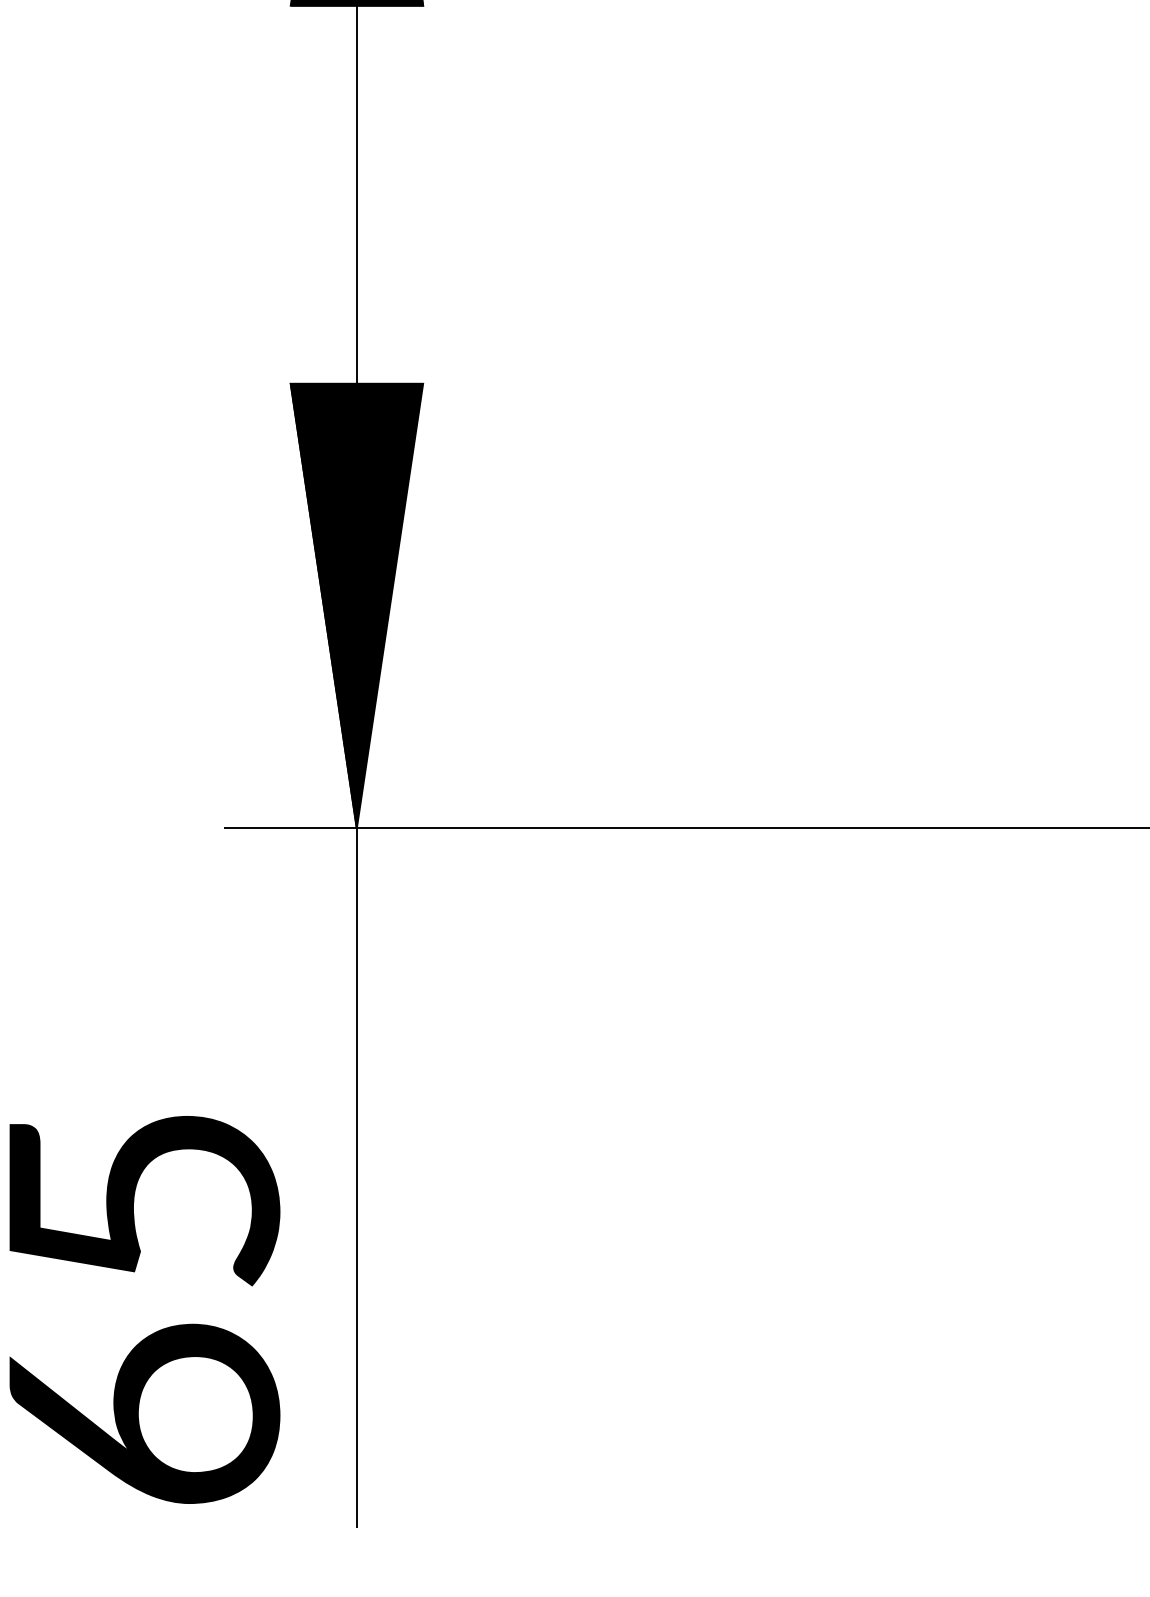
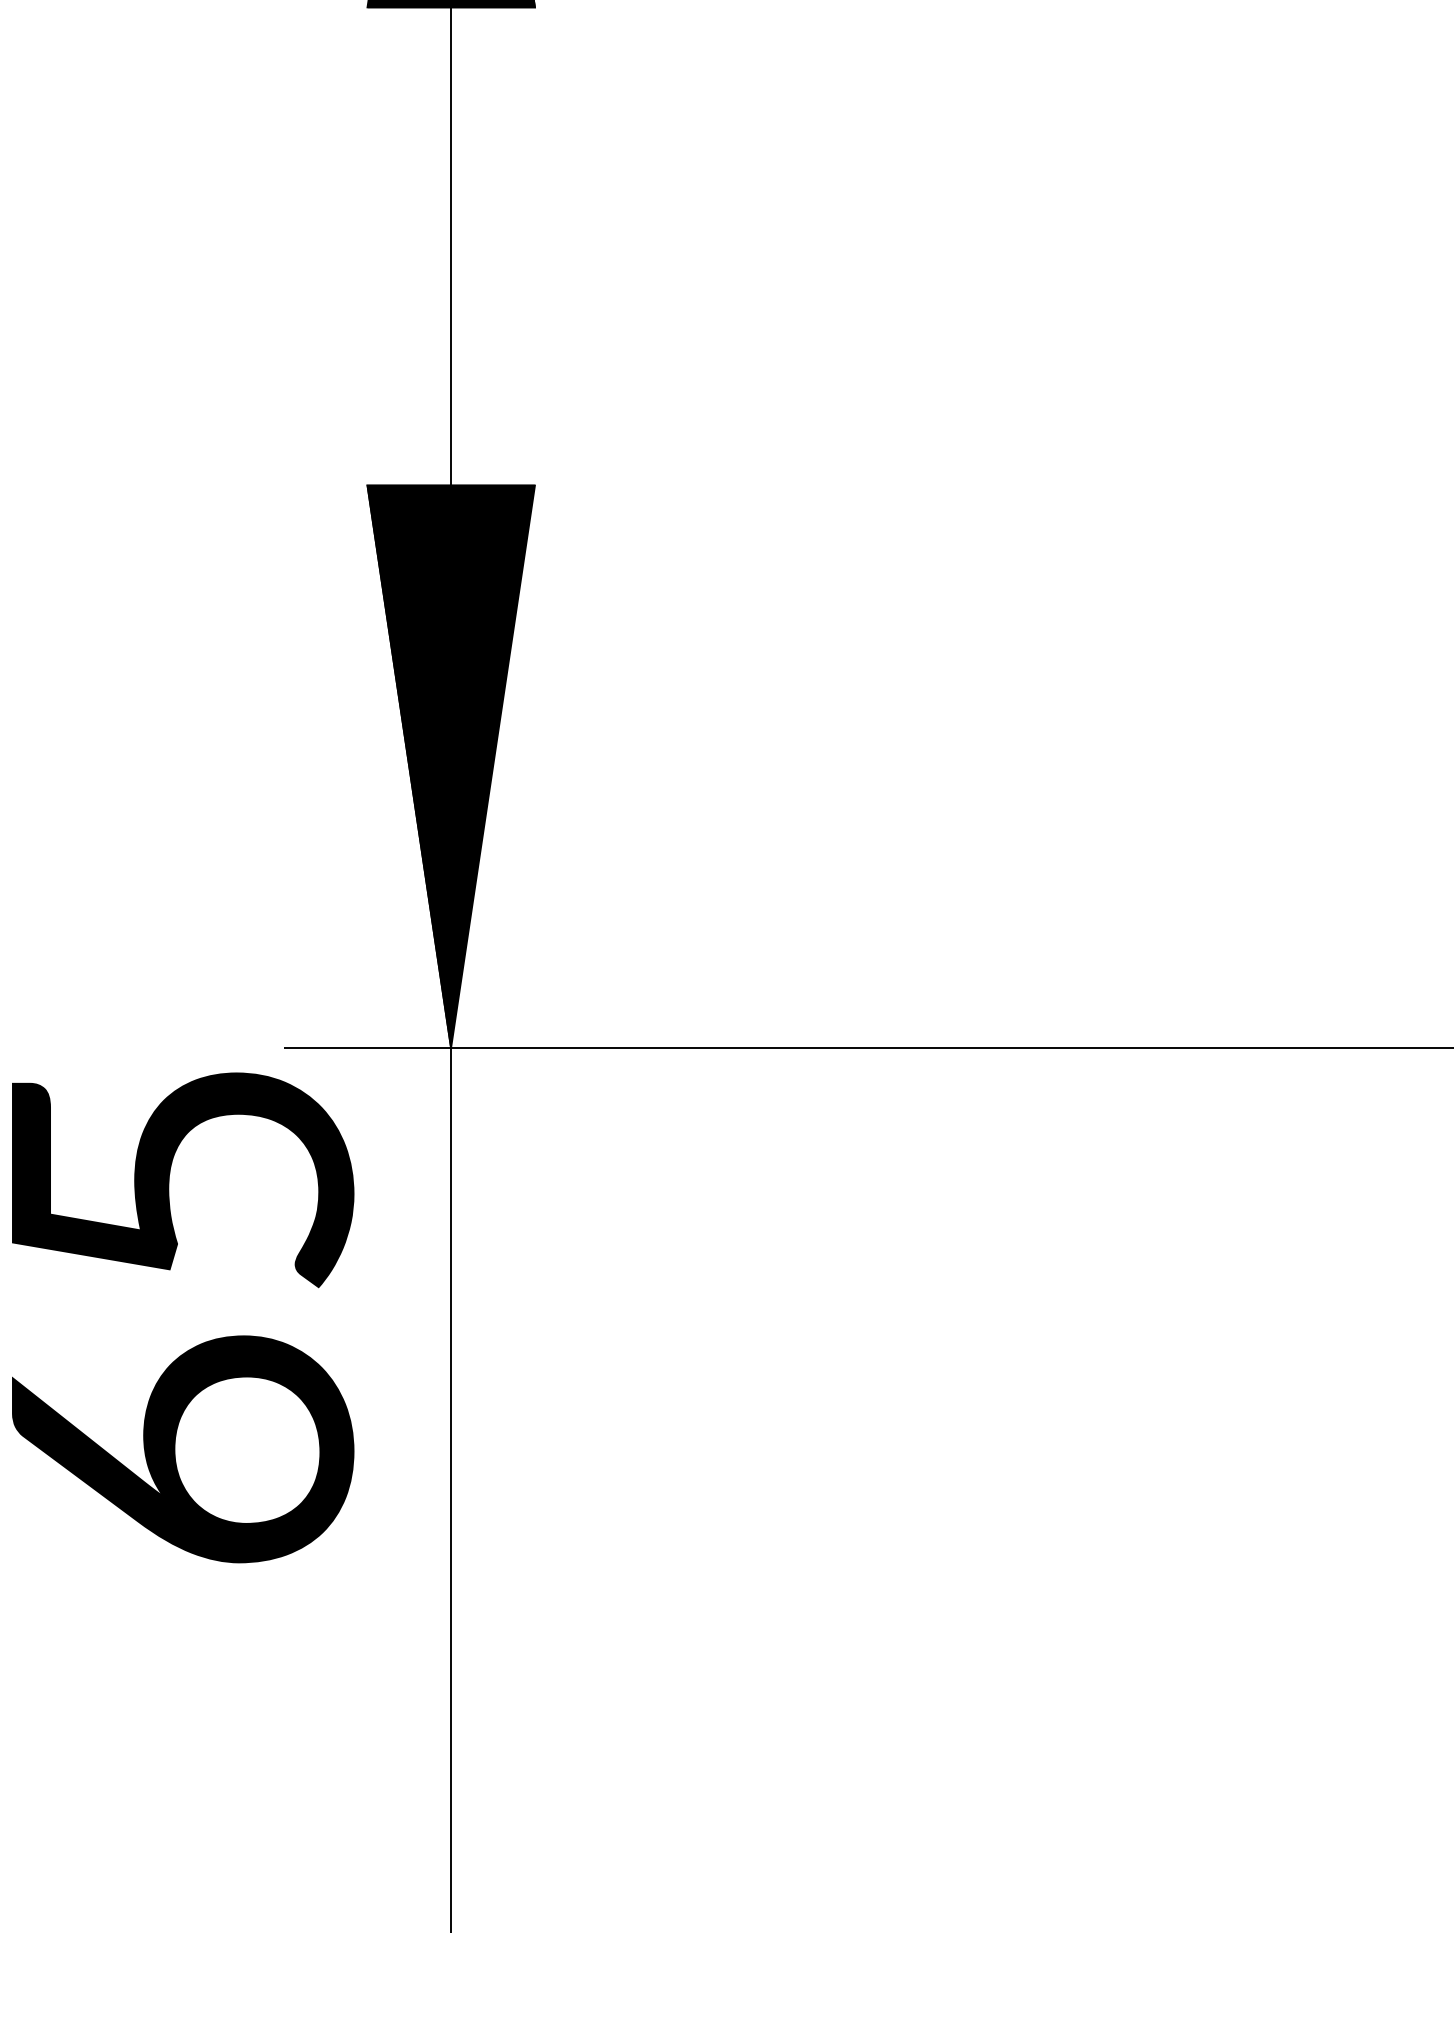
text: (144, 1309) -> (182, 1317), moved

